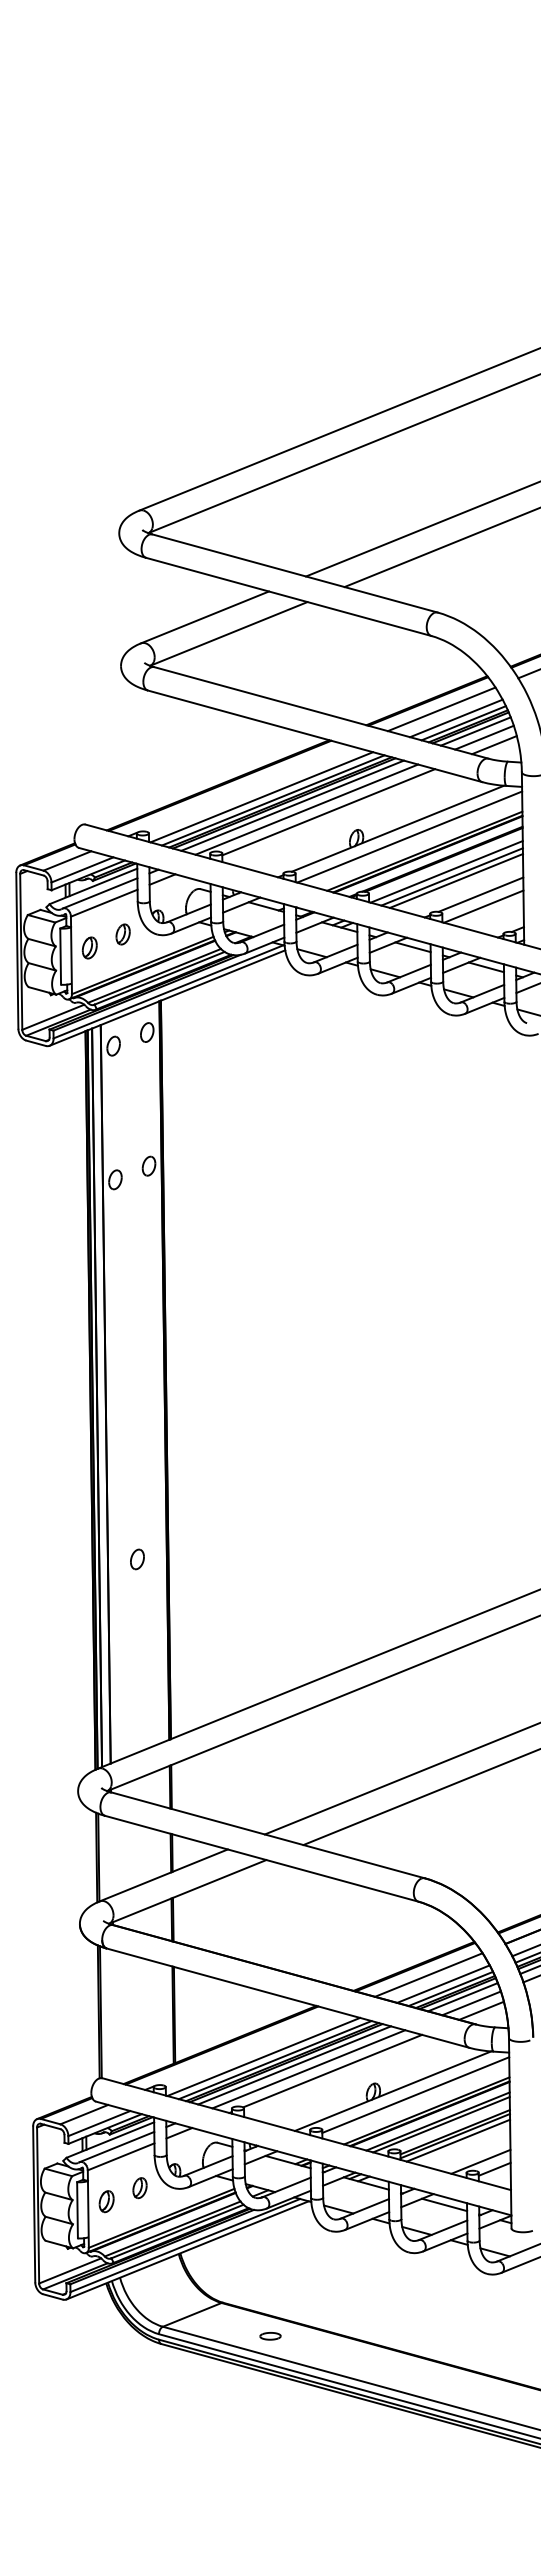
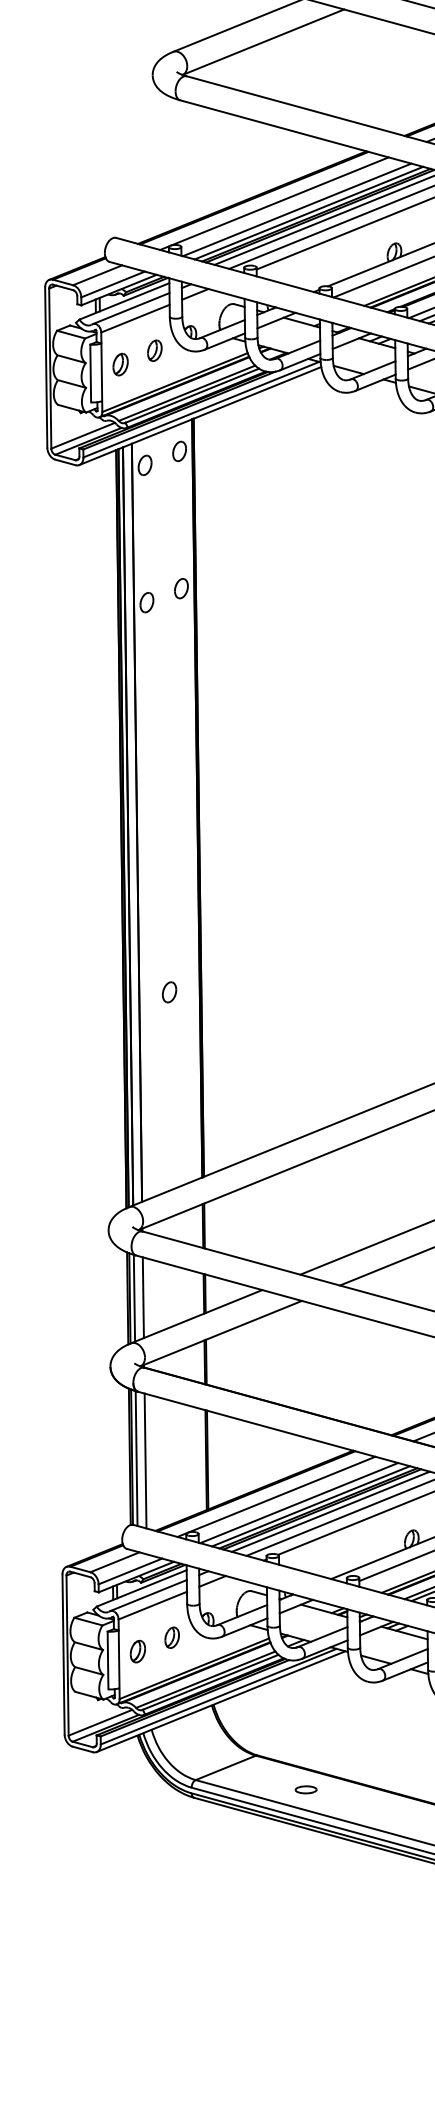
line: (244, 788) -> (279, 200), added
line: (111, 1856) -> (142, 1297), added
line: (102, 1857) -> (133, 1298), added
line: (105, 2013) -> (136, 1458), added
line: (113, 2015) -> (144, 1460), added
line: (247, 2048) -> (282, 1494), added

